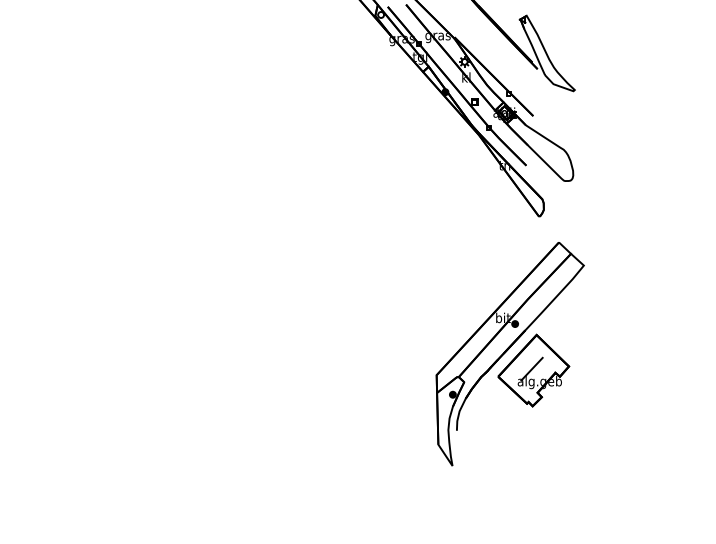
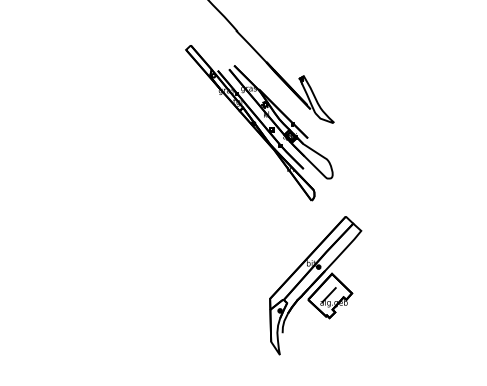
part: (509, 353) -> (315, 285), moved

